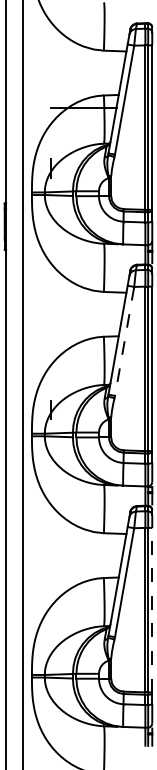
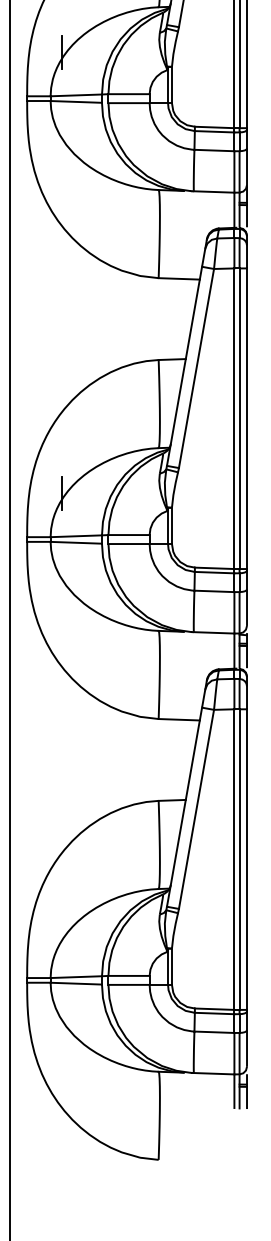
line: (124, 341) -> (196, 368), dashed -> solid
line: (152, 609) -> (247, 858), dashed -> solid

